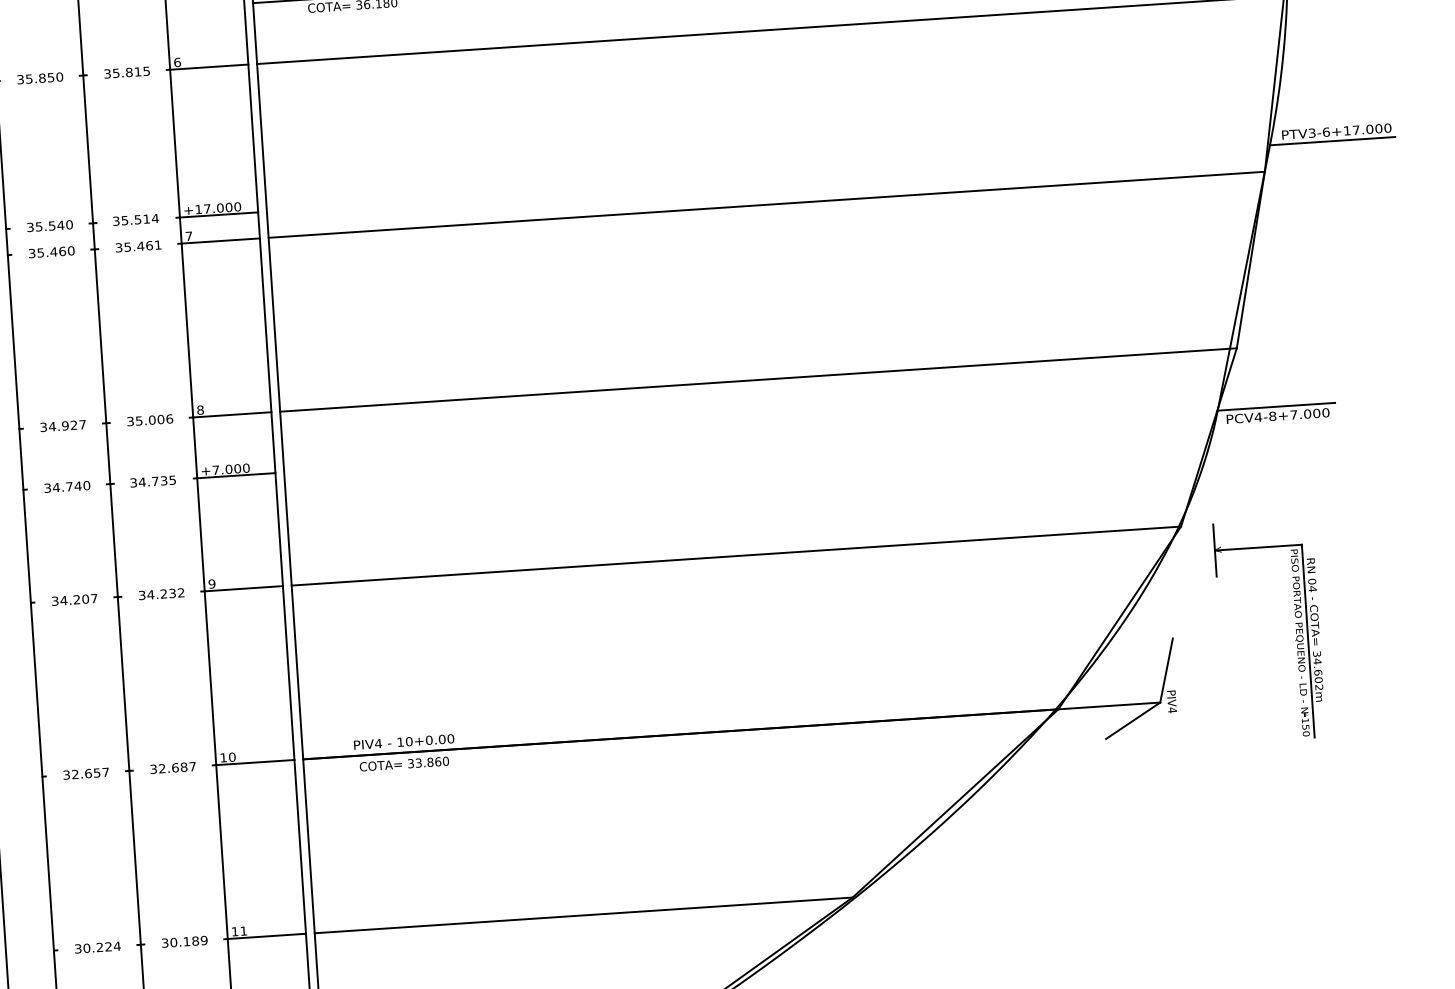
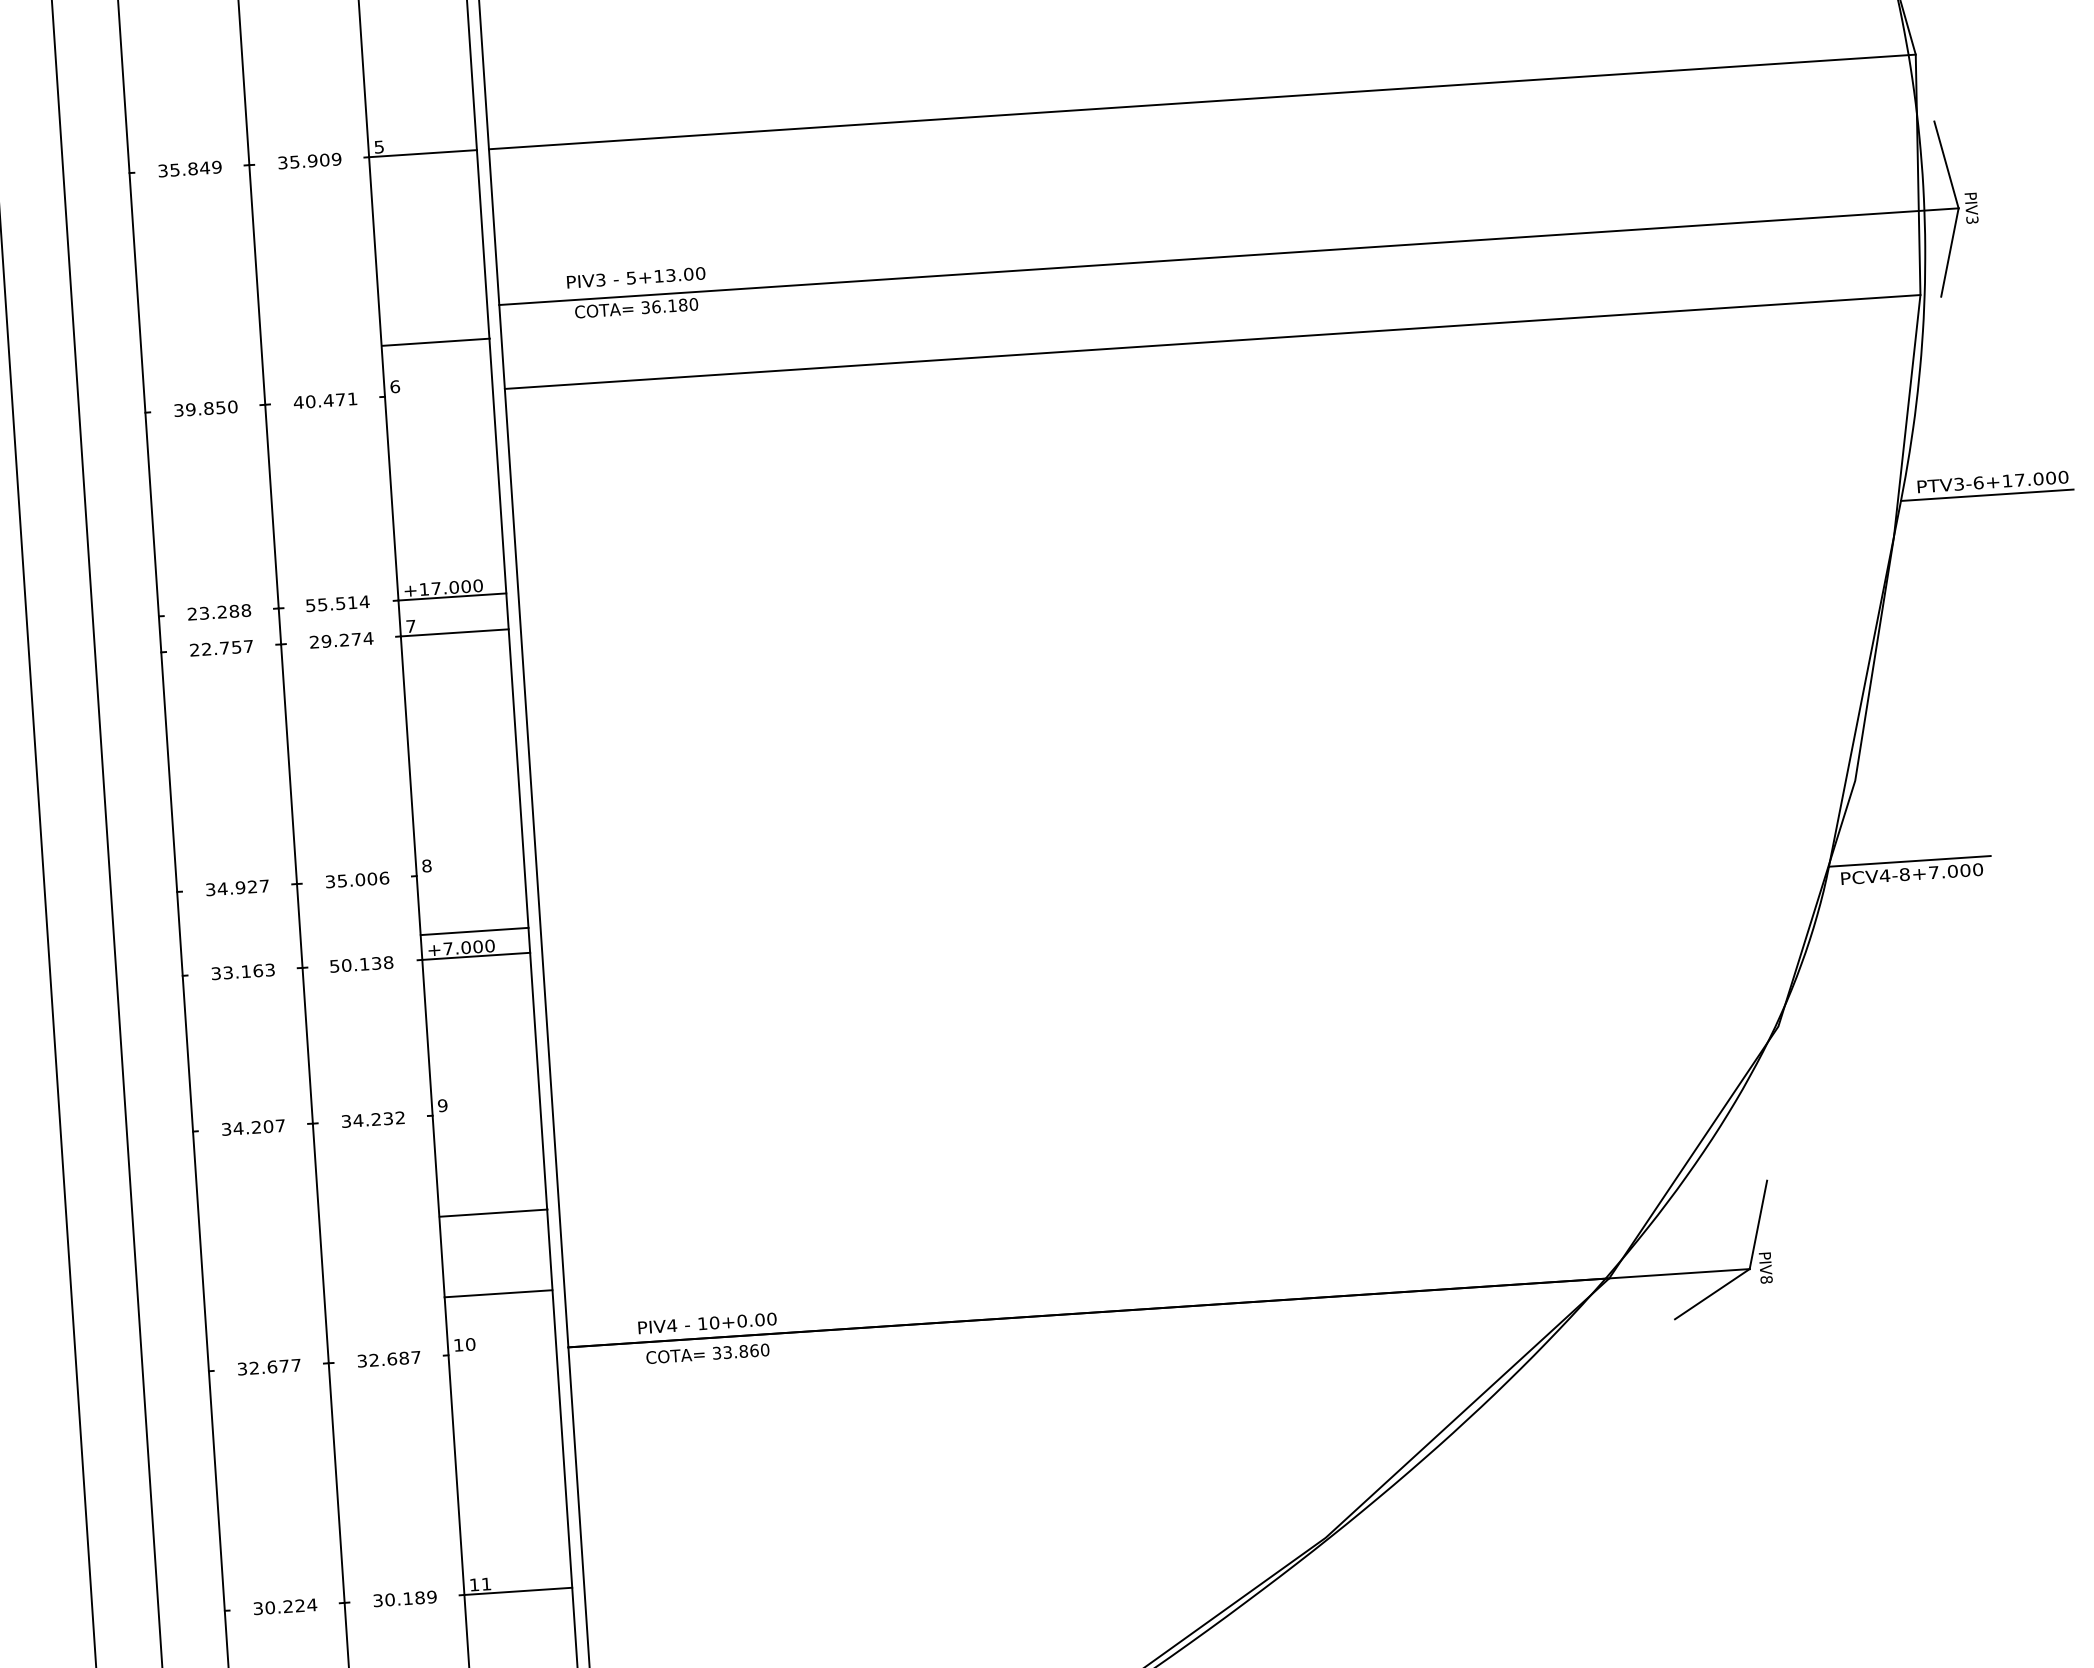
line: (208, 66) -> (435, 341), moved
text: (126, 72) -> (325, 400), 35.815 -> 40.471
text: (29, 78) -> (190, 409), 35.850 -> 39.850
line: (766, 204) -> (1206, 582), removed
text: (116, 221) -> (310, 605), 35.514 -> 55.514
text: (50, 226) -> (219, 612), 35.540 -> 23.288
text: (138, 246) -> (341, 640), 35.461 -> 29.274
text: (51, 252) -> (221, 648), 35.460 -> 22.757
line: (758, 380) -> (1195, 824), removed
line: (232, 414) -> (474, 931), moved
text: (153, 480) -> (361, 963), 34.735 -> 50.138
text: (71, 486) -> (248, 971), 34.740 -> 33.163
line: (736, 555) -> (1165, 1066), removed
line: (243, 588) -> (493, 1212), moved
part: (1295, 631) -> (1936, 1170), removed
text: (1172, 710) -> (1766, 1279), PIV4 -> PIV8
line: (255, 762) -> (498, 1293), moved
text: (96, 772) -> (283, 1365), 32.657 -> 32.677
line: (583, 915) -> (954, 1562), removed

